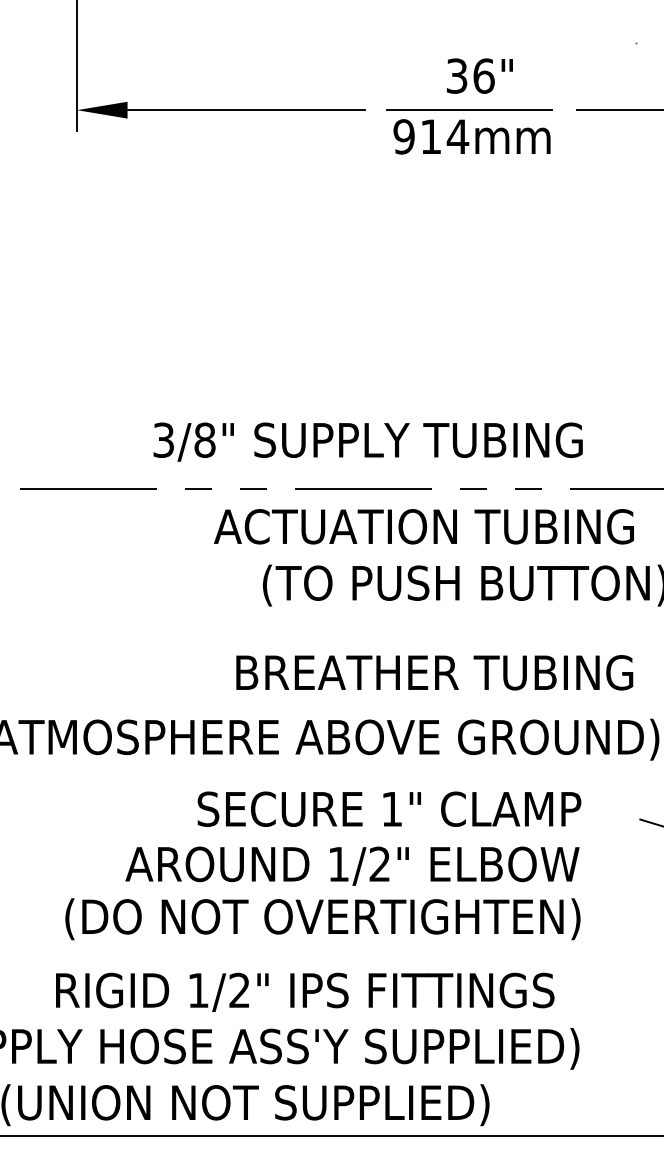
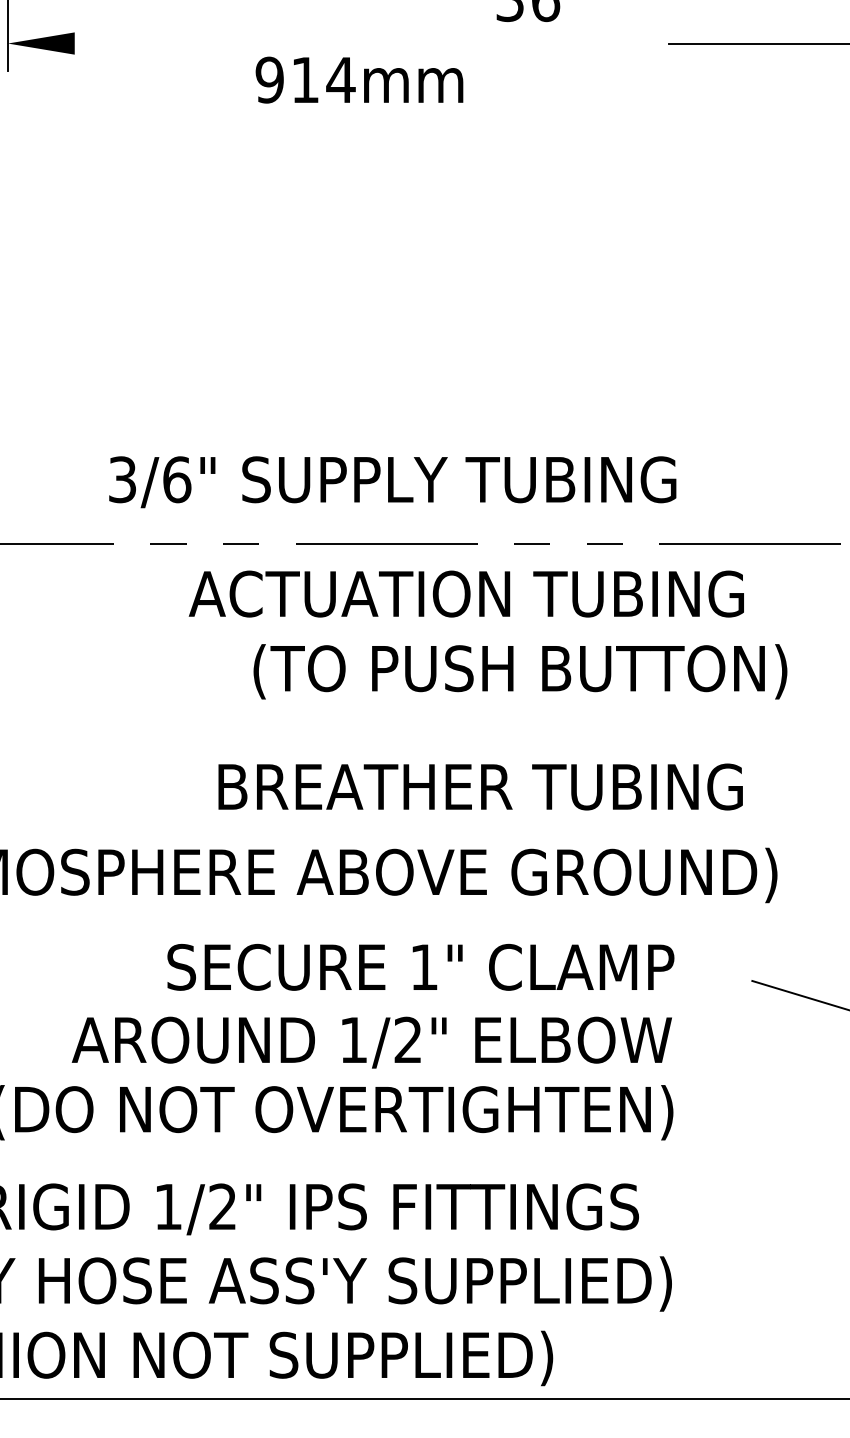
line: (245, 110) -> (230, 43), removed
line: (469, 110) -> (526, 43), removed
text: (471, 136) -> (358, 79), moved
text: (204, 439) -> (176, 478), 3/8" -> 3/6"

